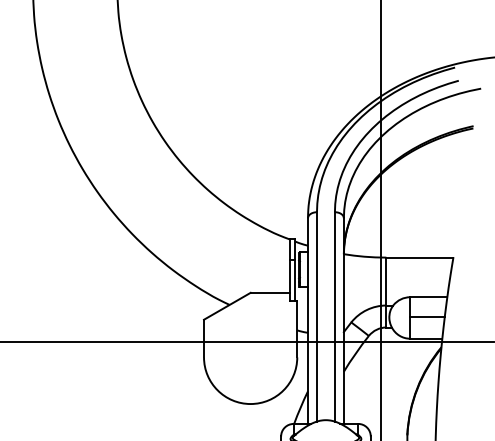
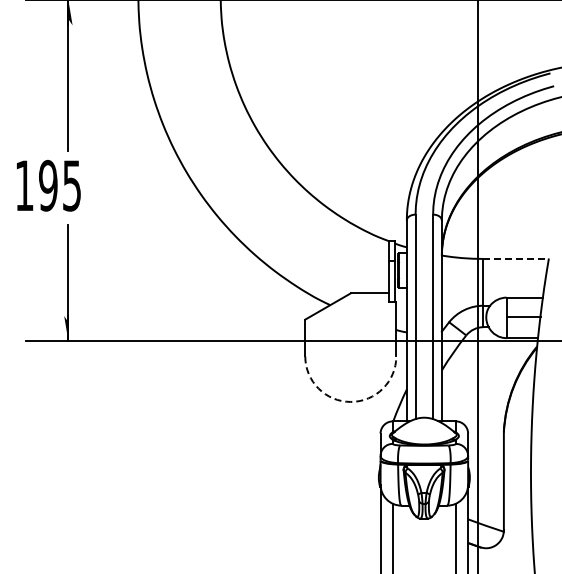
line: (420, 257) -> (516, 258), solid -> dashed
arc: (250, 403) -> (350, 401), solid -> dashed

